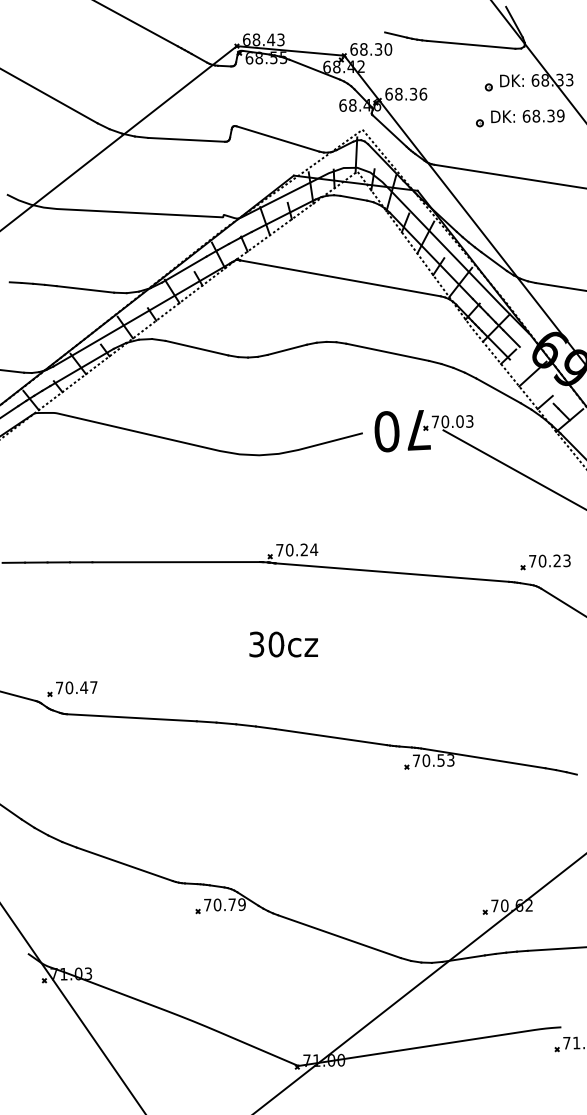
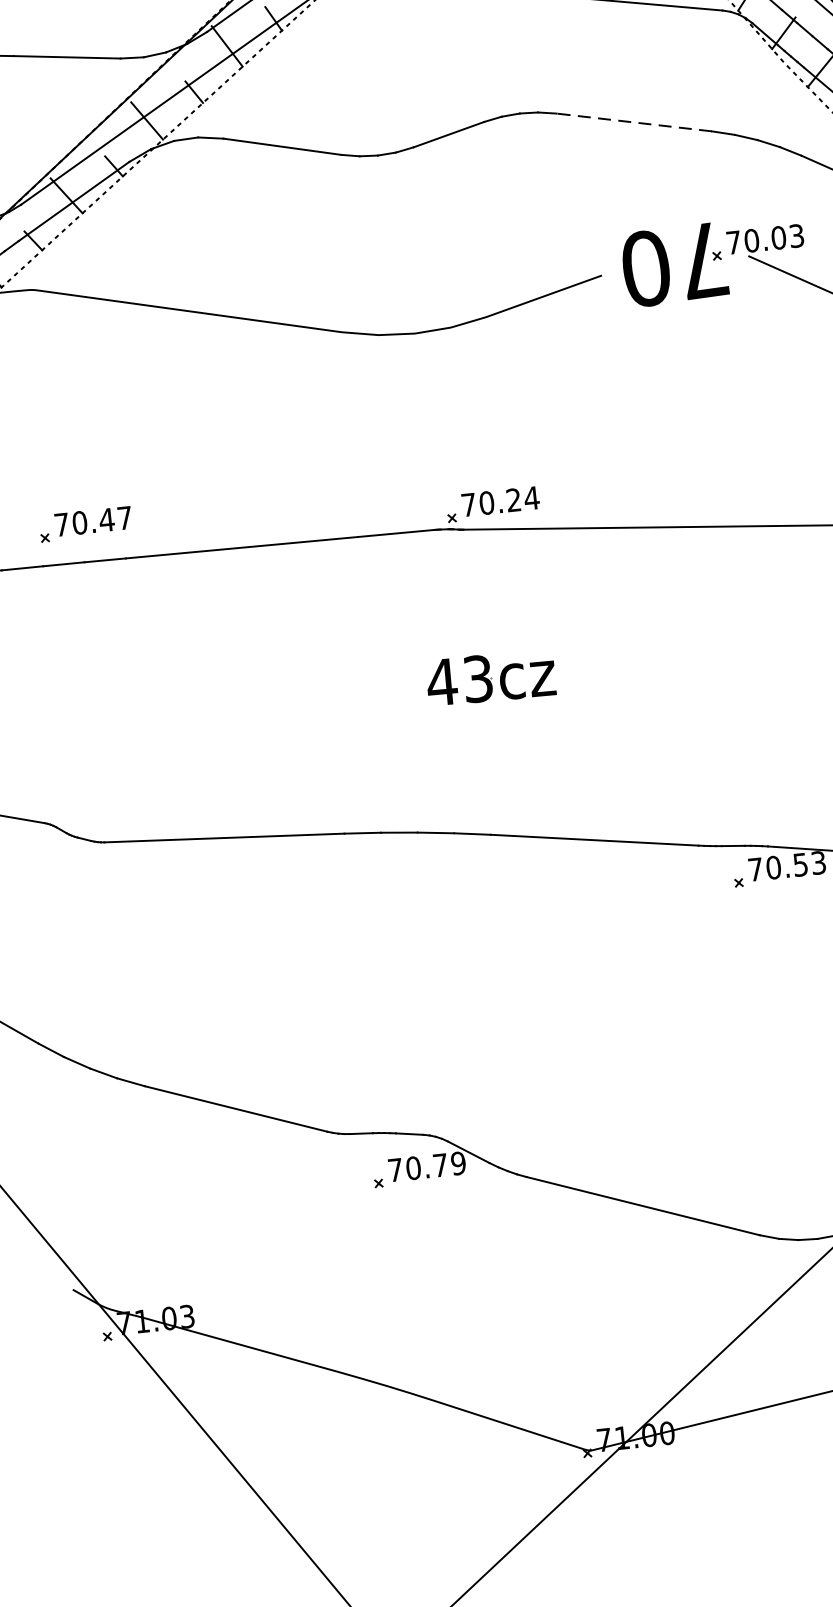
line: (387, 352) -> (633, 122), solid -> dashed
text: (266, 644) -> (459, 680), 30cz -> 43cz
part: (72, 688) -> (85, 523), moved

